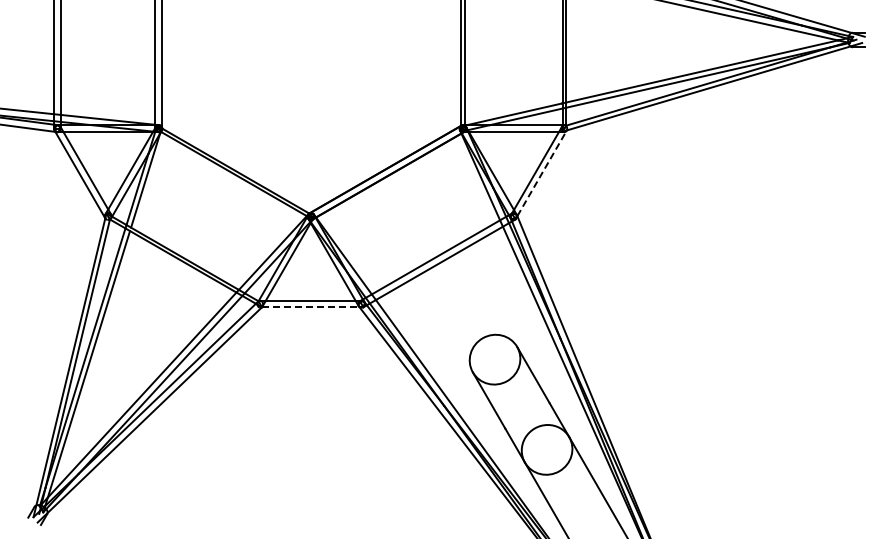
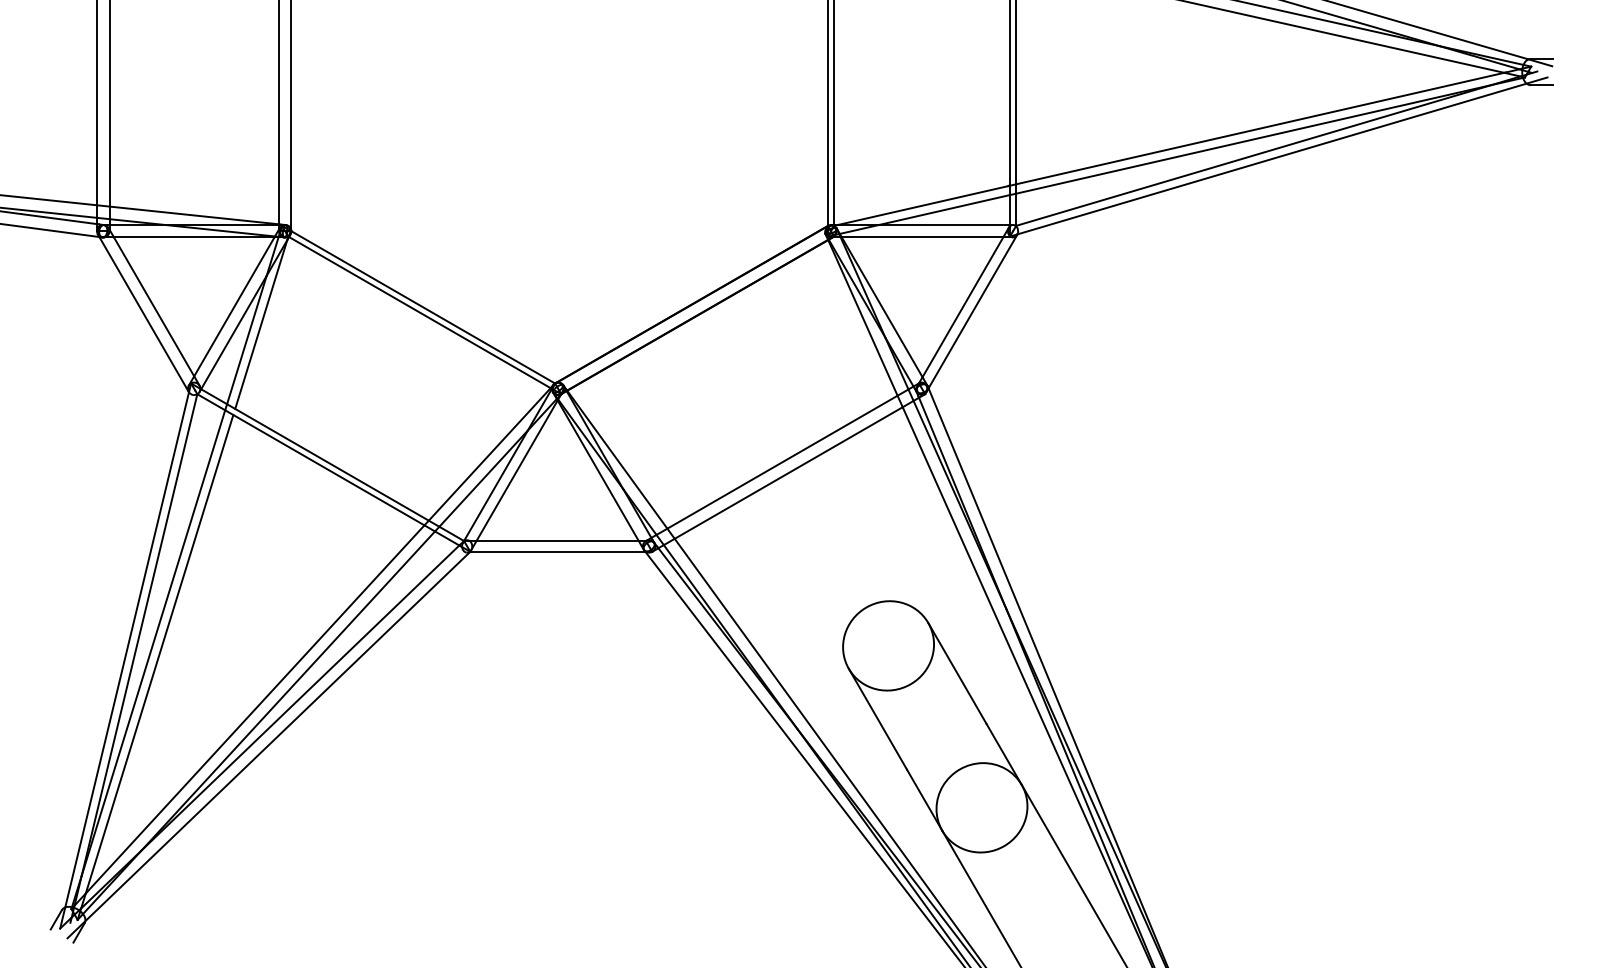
line: (542, 173) -> (973, 311), dashed -> solid
line: (310, 307) -> (557, 552), dashed -> solid

